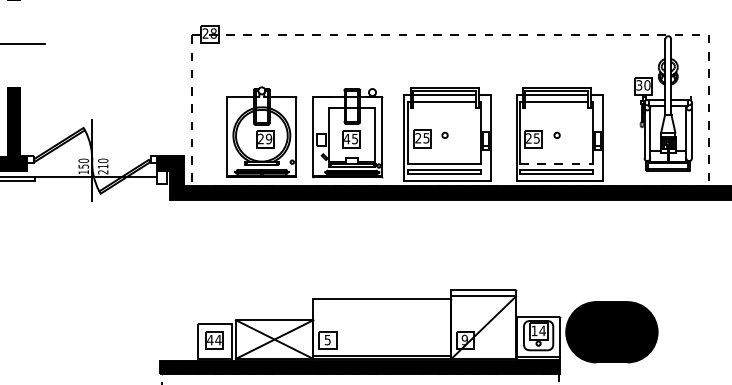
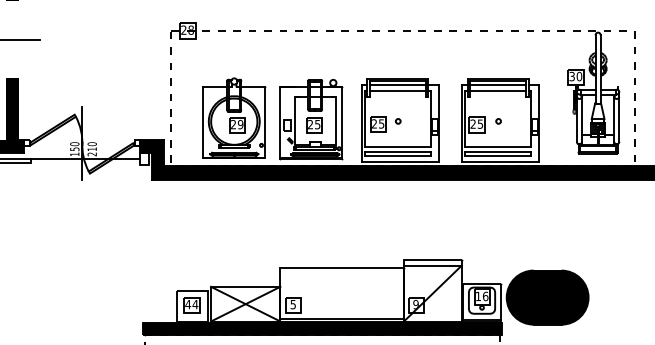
text: (347, 138) -> (310, 124), 45 -> 25
line: (557, 164) -> (498, 147), dashed -> solid
text: (542, 331) -> (485, 296), 14 -> 16

